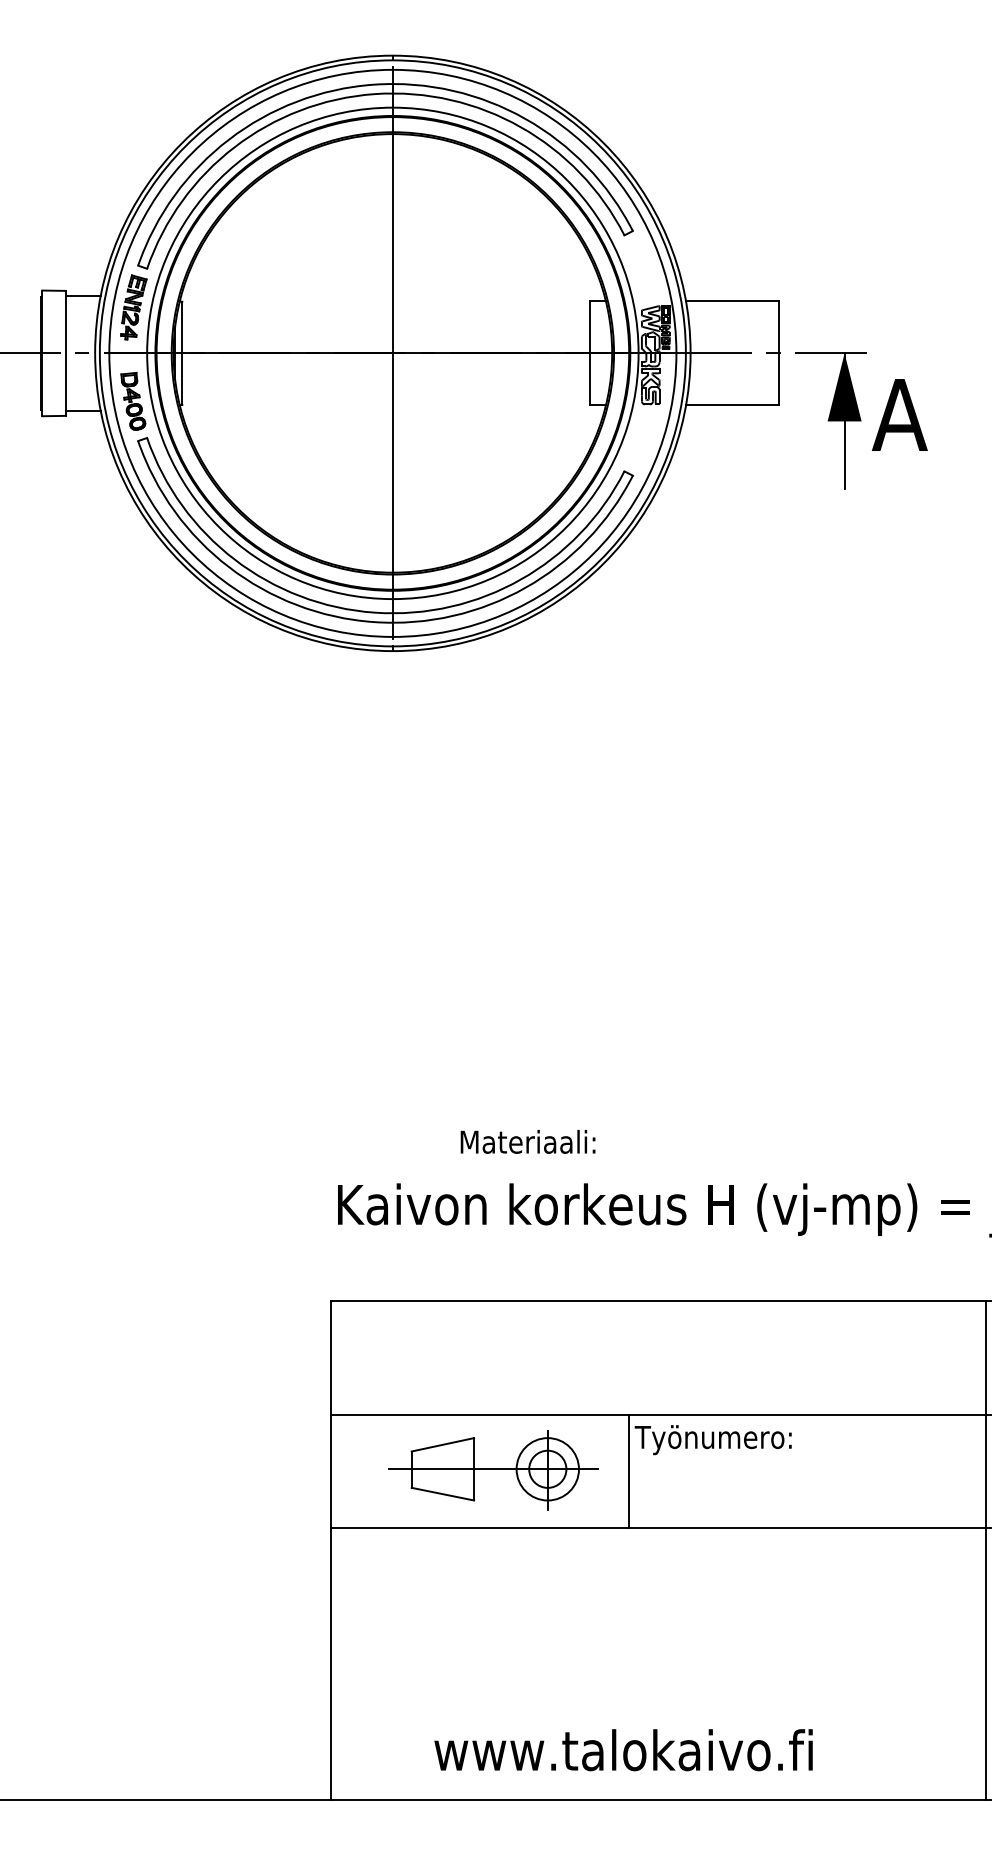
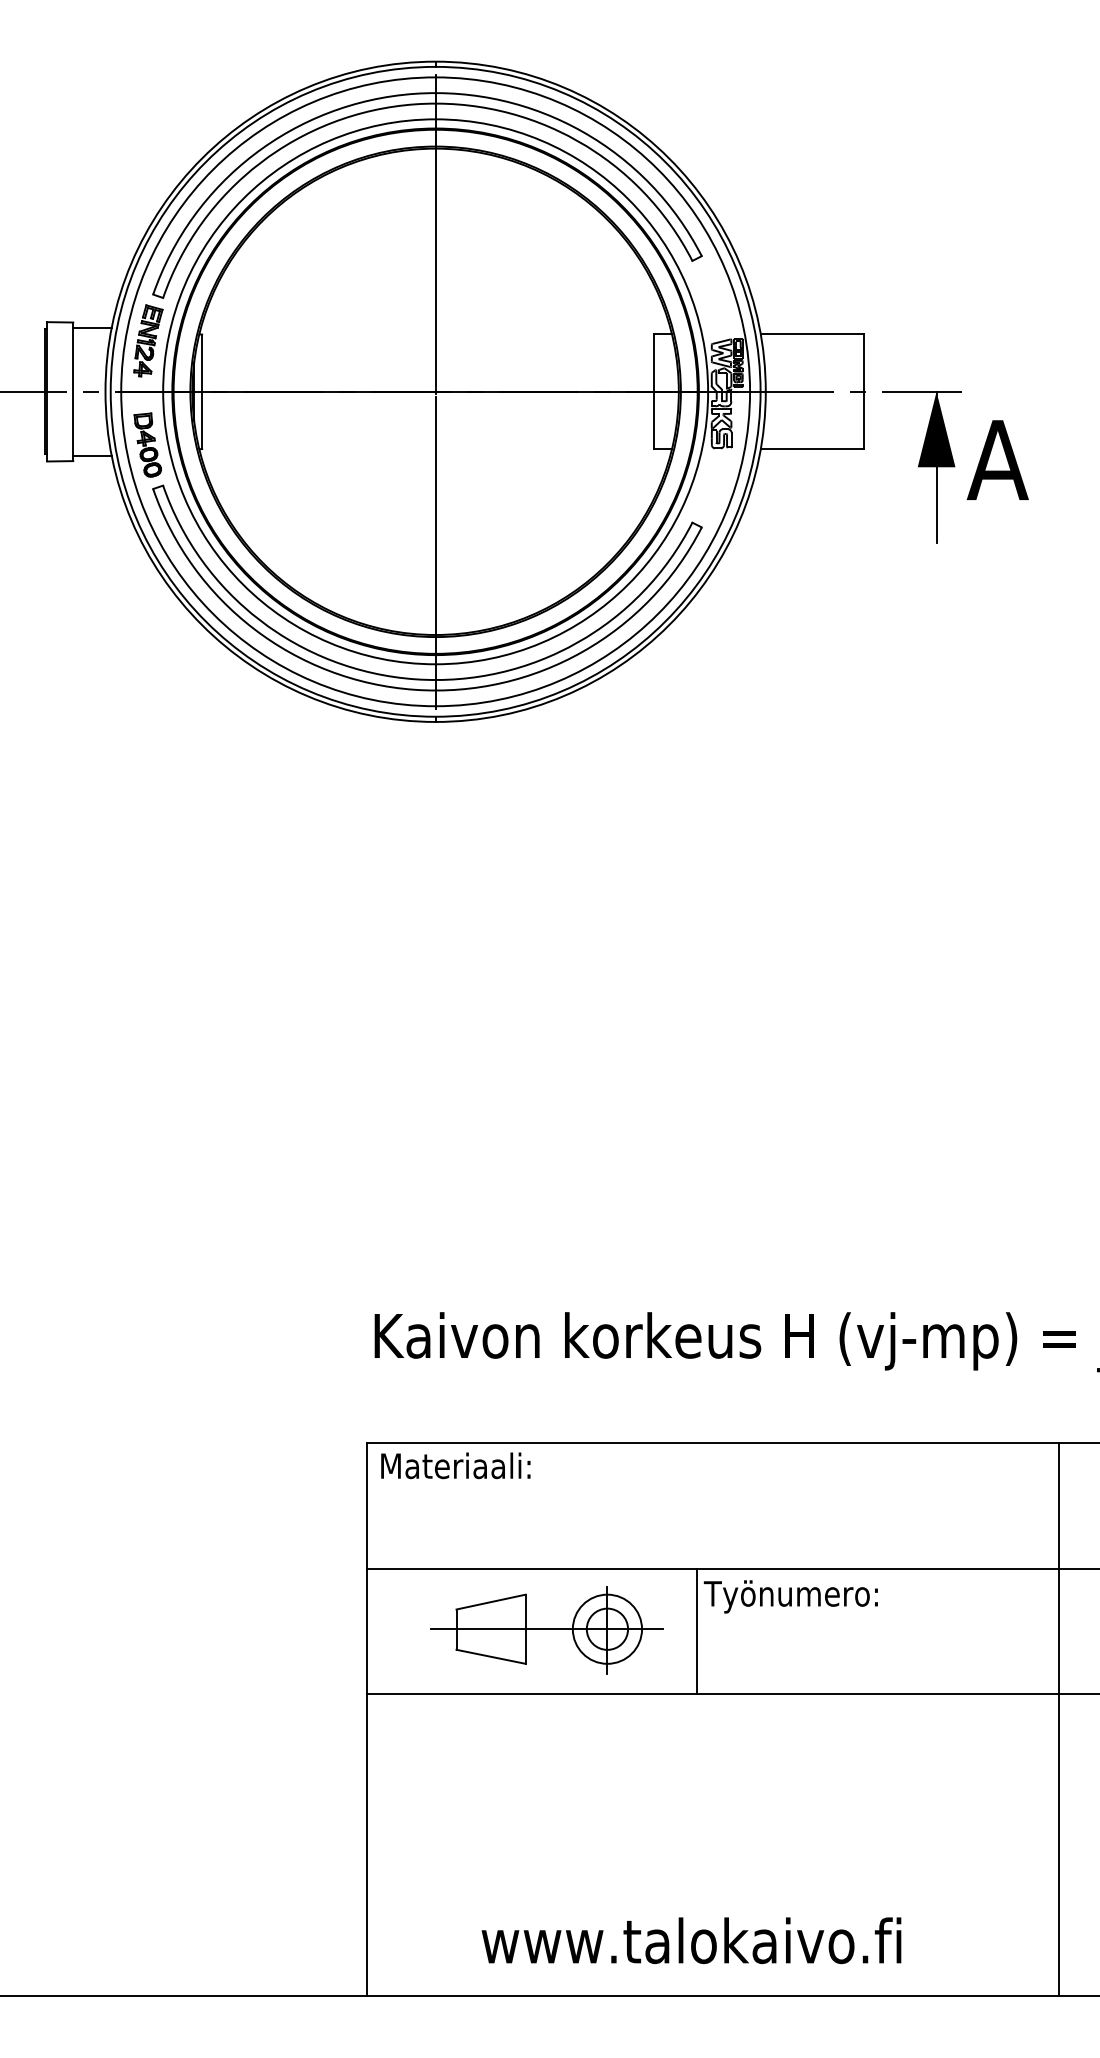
text: (527, 1141) -> (455, 1465), moved
line: (985, 1550) -> (1058, 1719), moved

